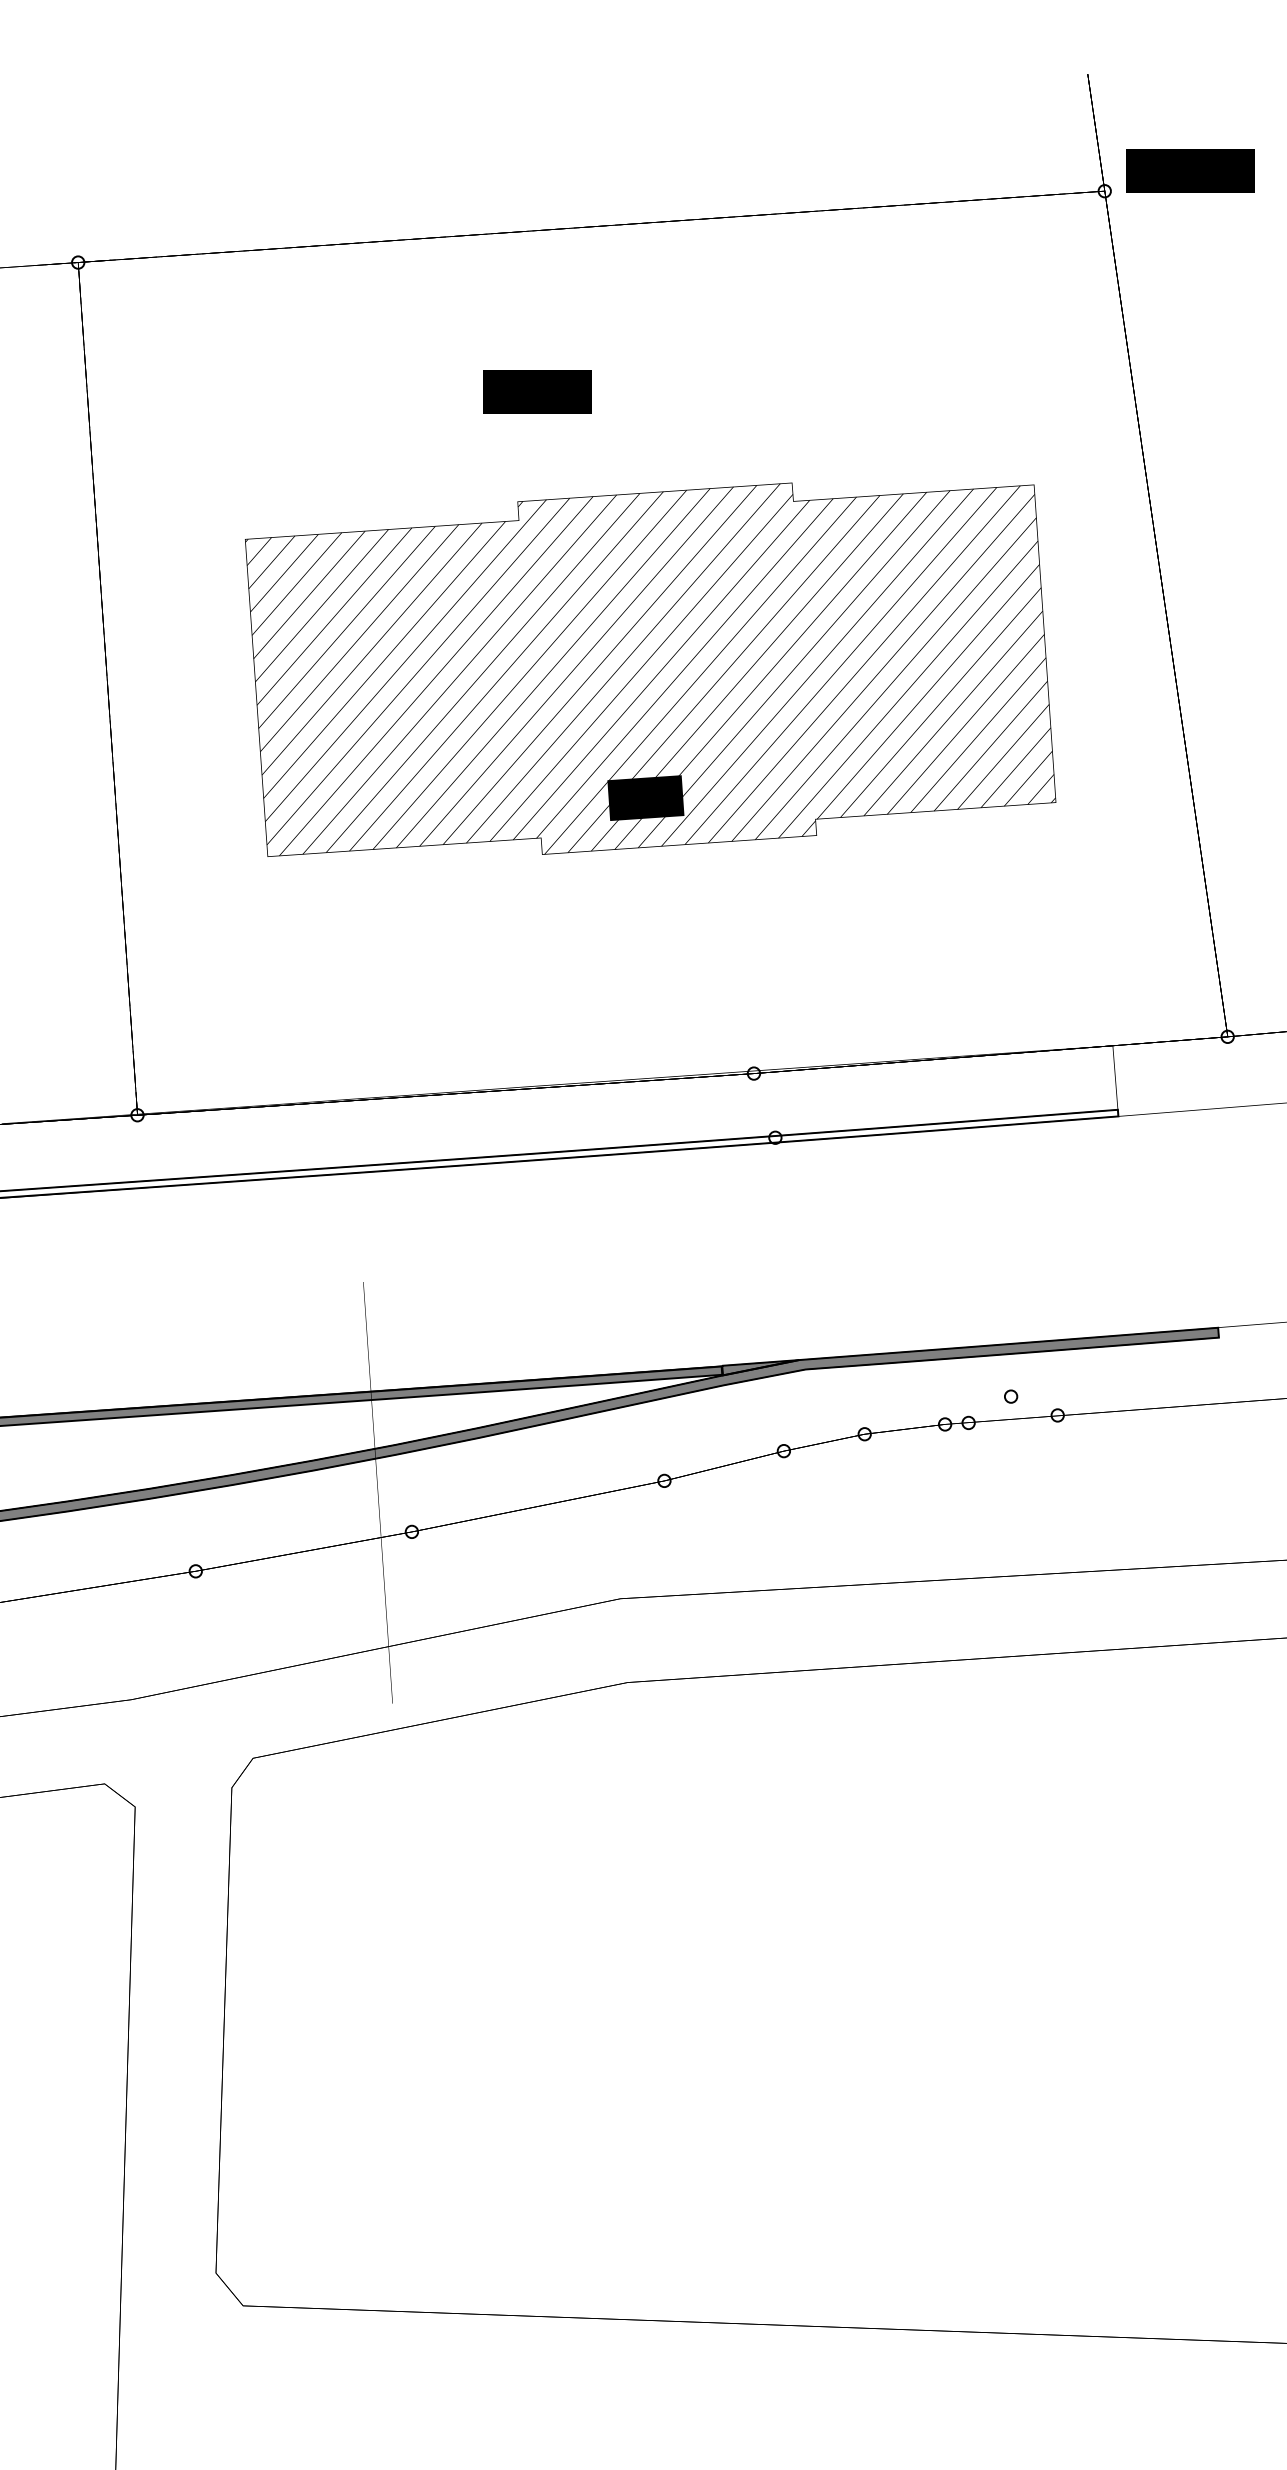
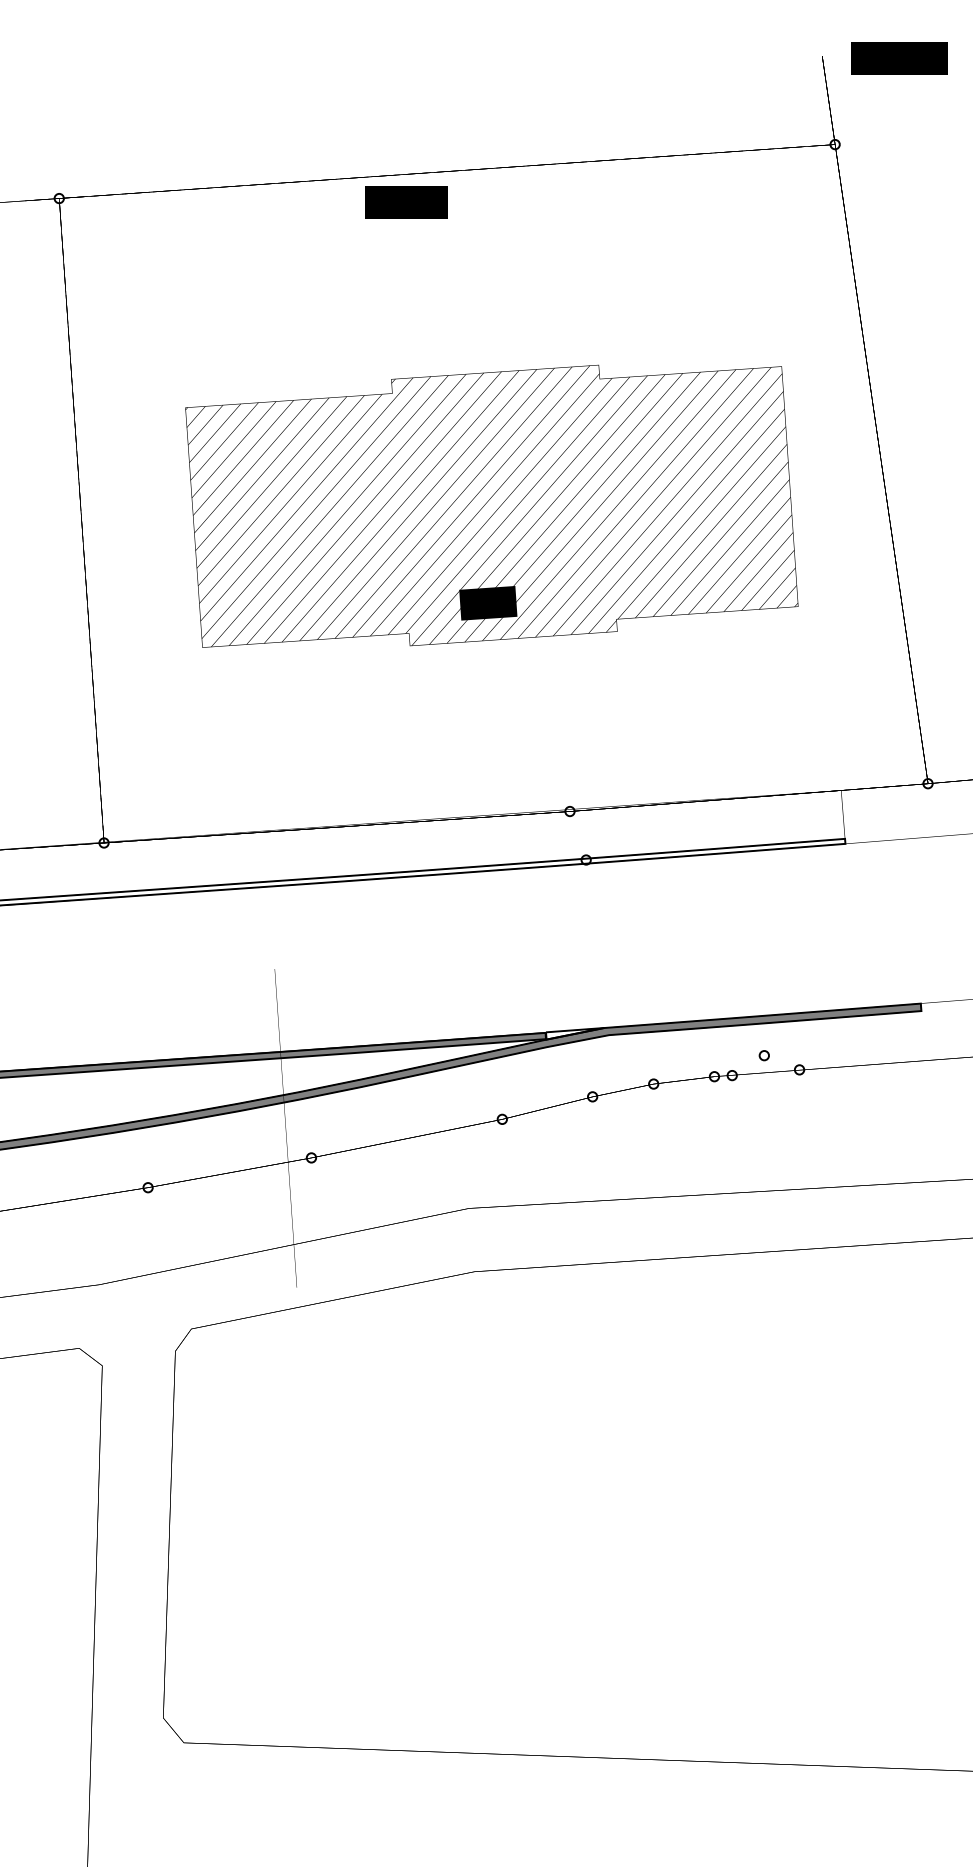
text: (1190, 170) -> (899, 58), moved
text: (537, 391) -> (406, 201), moved
fill: (760, 1367) -> (574, 1033), removed

